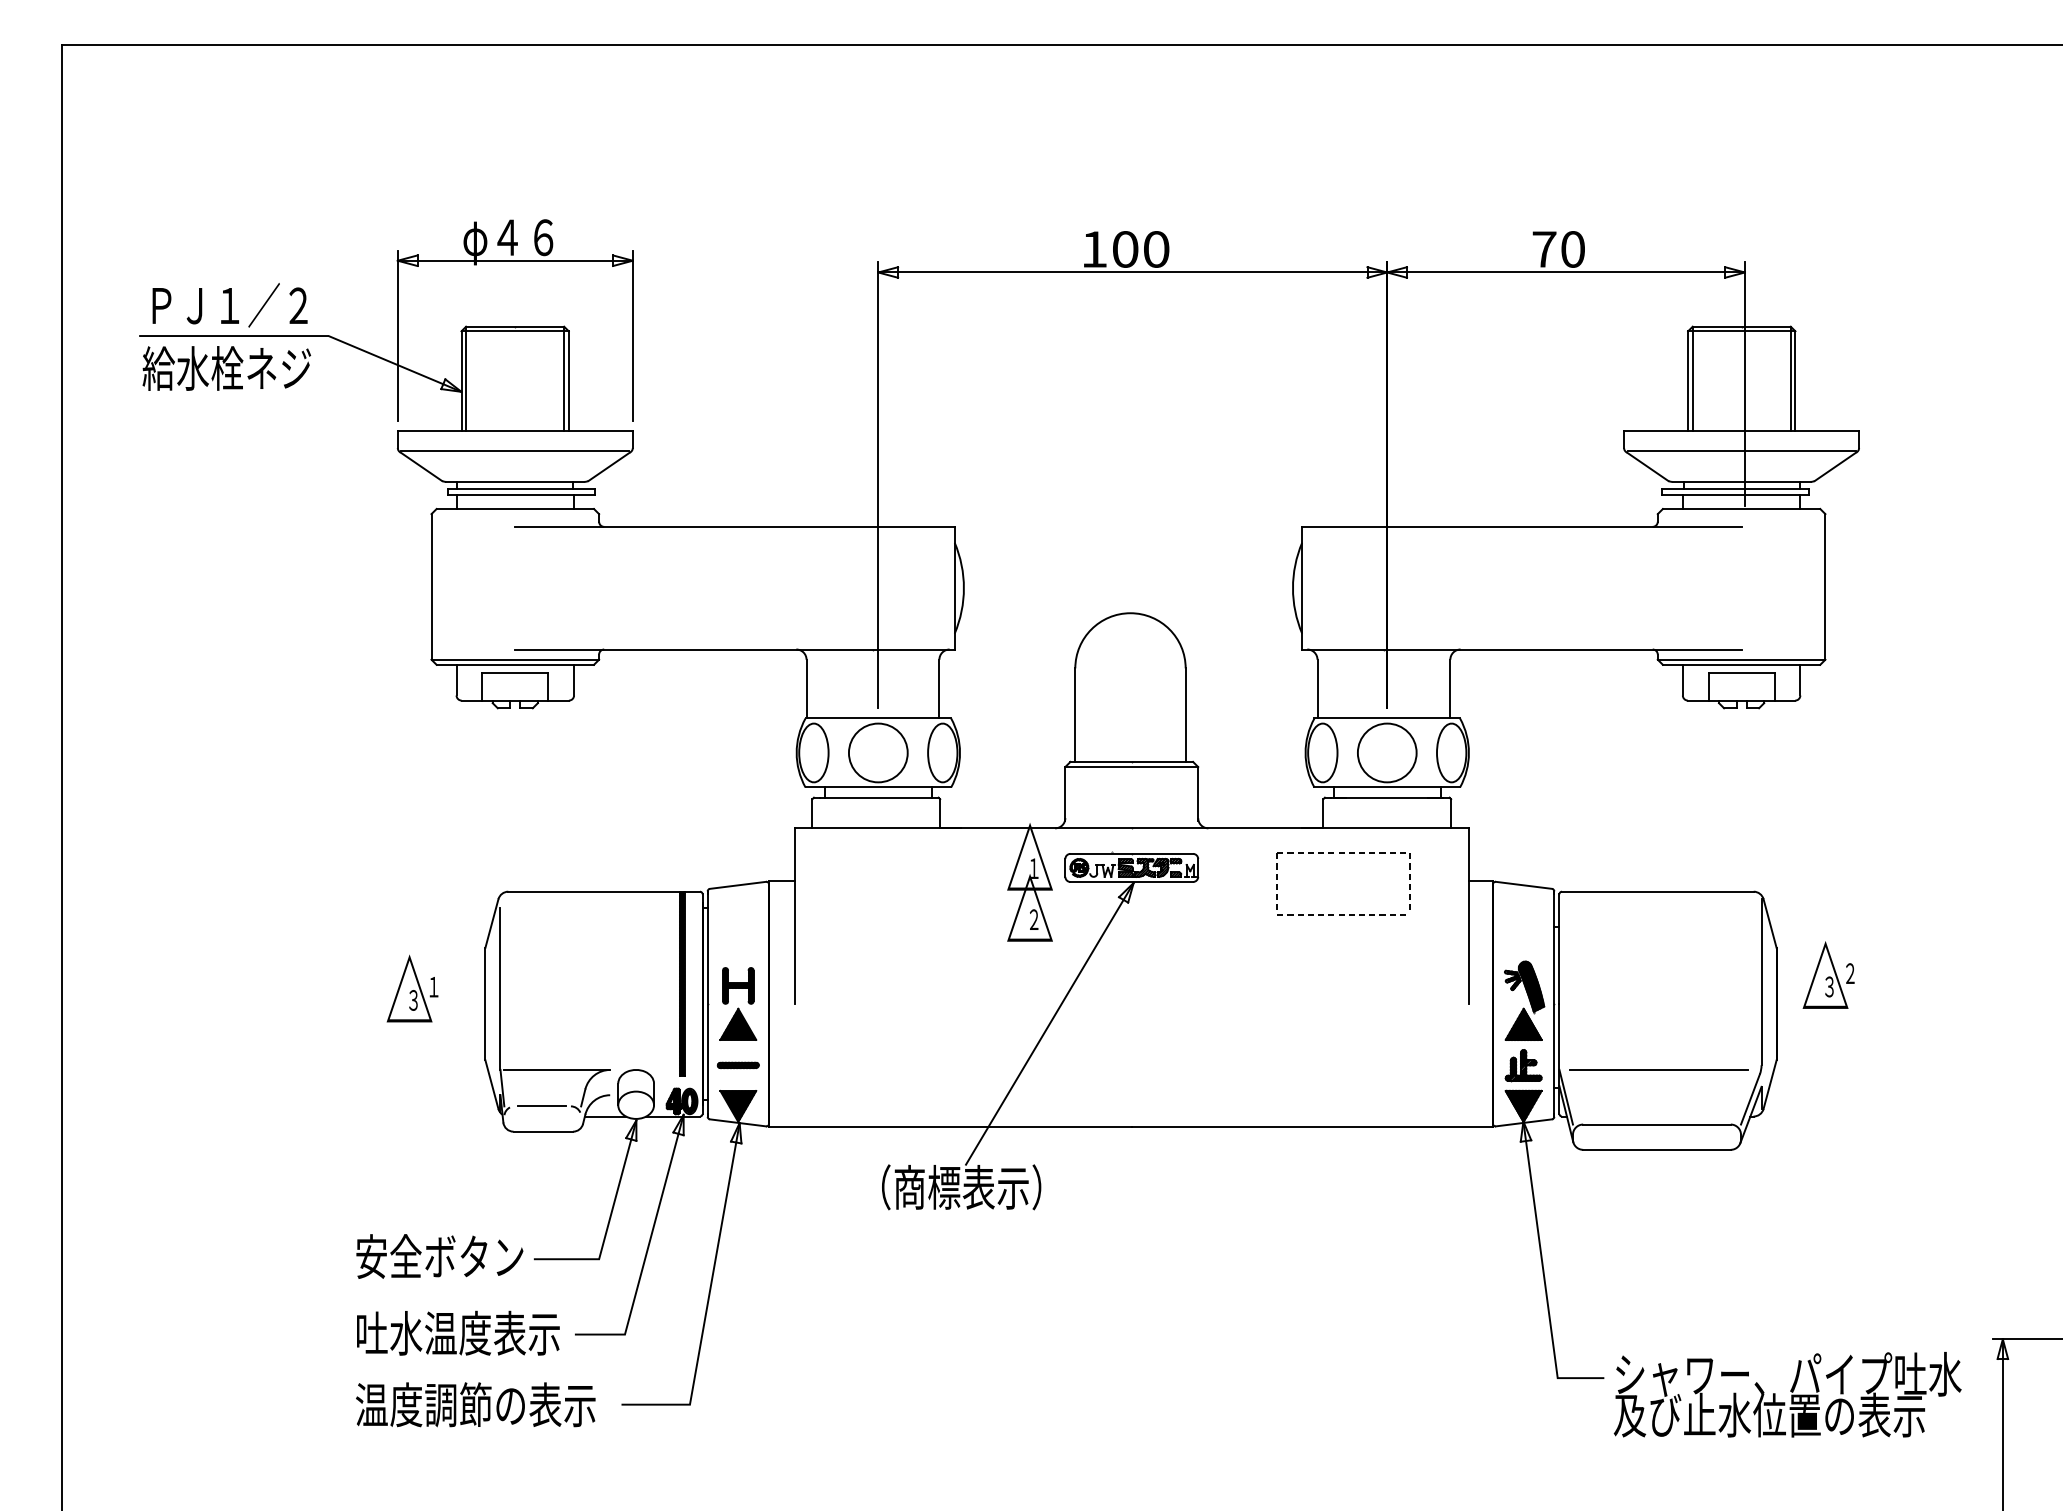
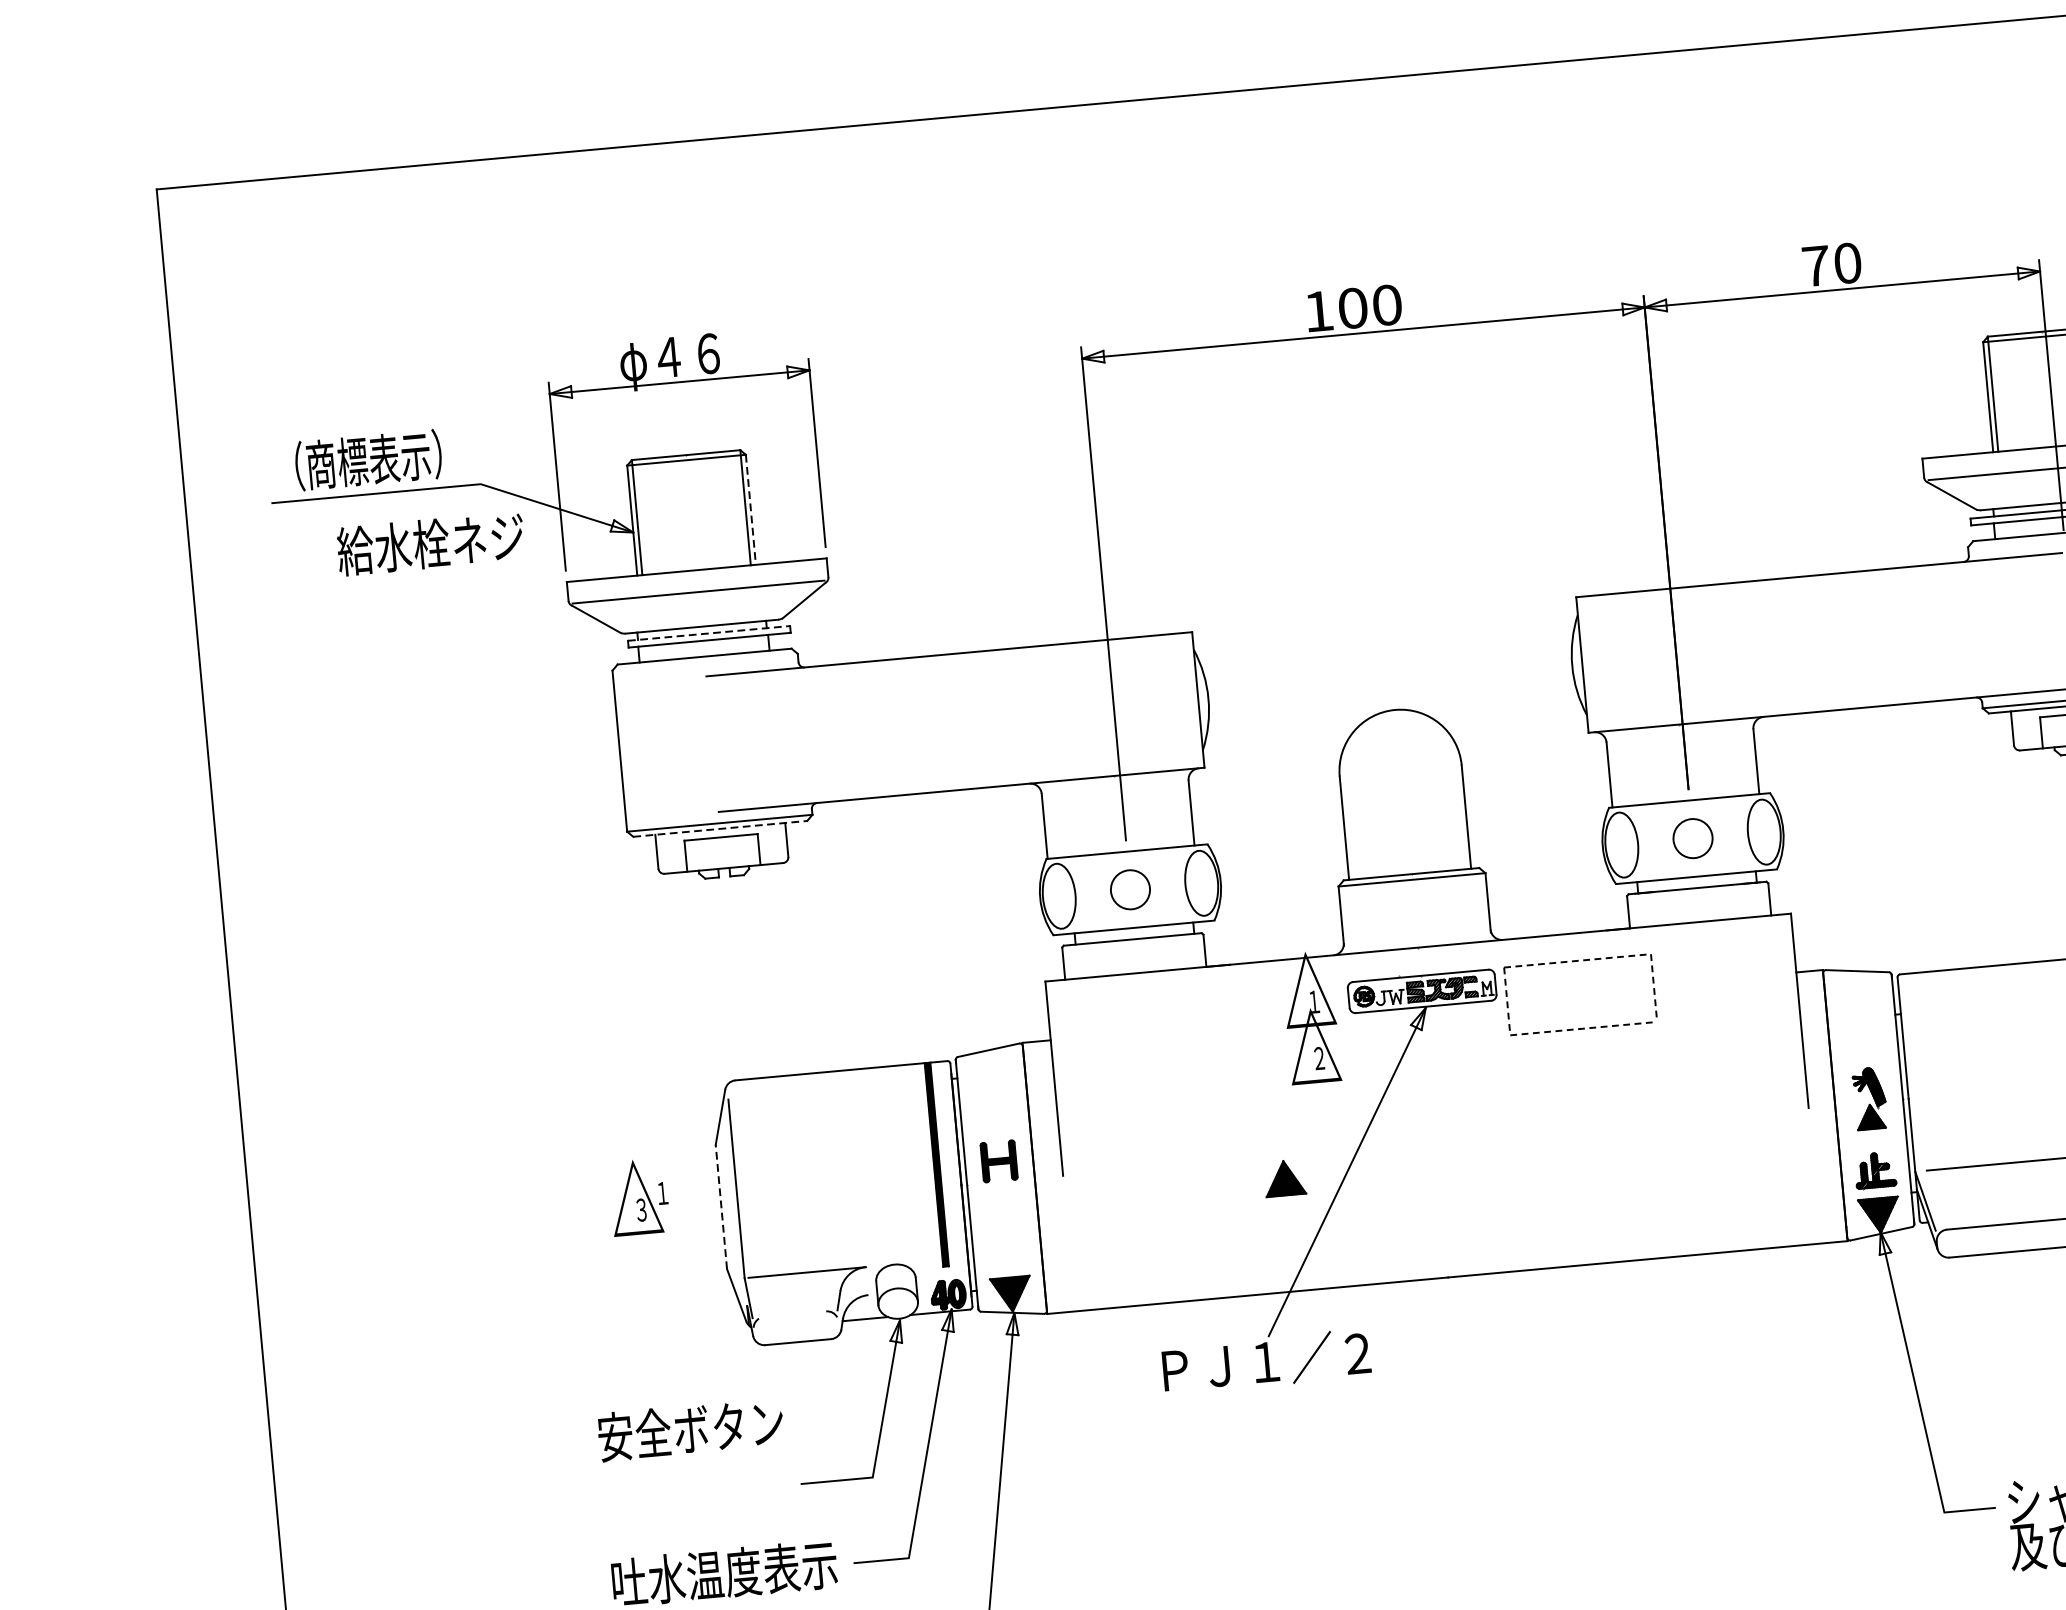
text: (229, 305) -> (368, 460), ＰＪ１／２ -> （商標表示）
text: (226, 368) -> (430, 543), moved
line: (568, 381) -> (750, 510), solid -> dashed
line: (521, 488) -> (709, 633), solid -> dashed
line: (515, 664) -> (720, 828), solid -> dashed
circle: (877, 752) -> (1129, 889), size x0.6
circle: (1386, 752) -> (1692, 838), size x0.6
part: (1343, 853) -> (1577, 961), moved
part: (1524, 1000) -> (1869, 1098), size x0.7
line: (485, 1003) -> (721, 1206), solid -> dashed
part: (738, 1023) -> (1284, 1177), moved
part: (737, 1064) -> (1006, 1248), removed
line: (541, 1106) -> (793, 1314), removed
text: (961, 1187) -> (1266, 1361), （商標表示） -> ＰＪ１／２
text: (439, 1256) -> (690, 1429), moved

